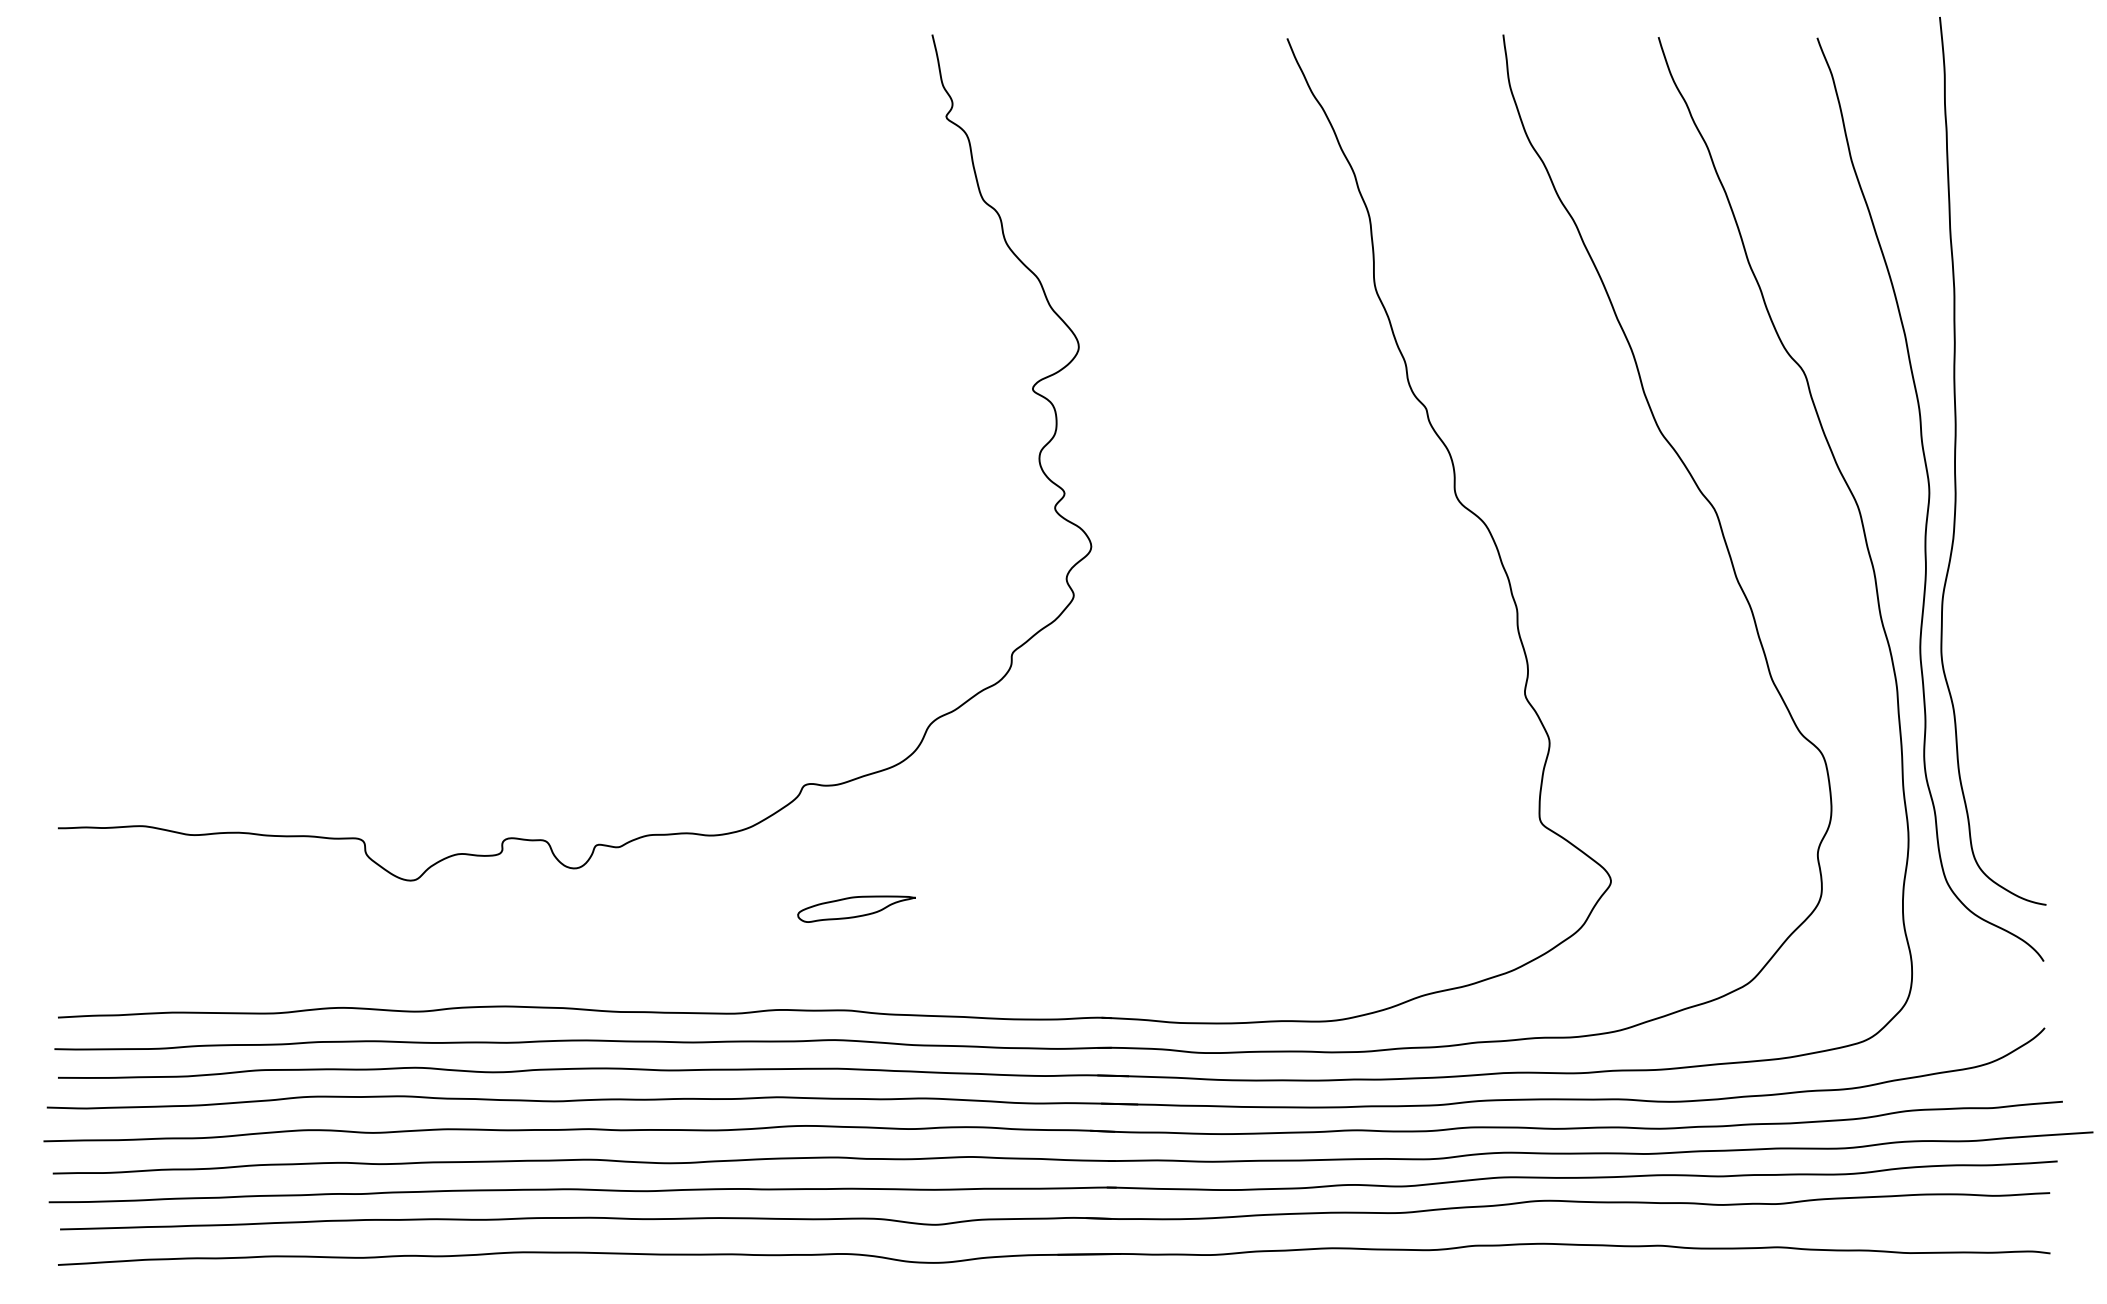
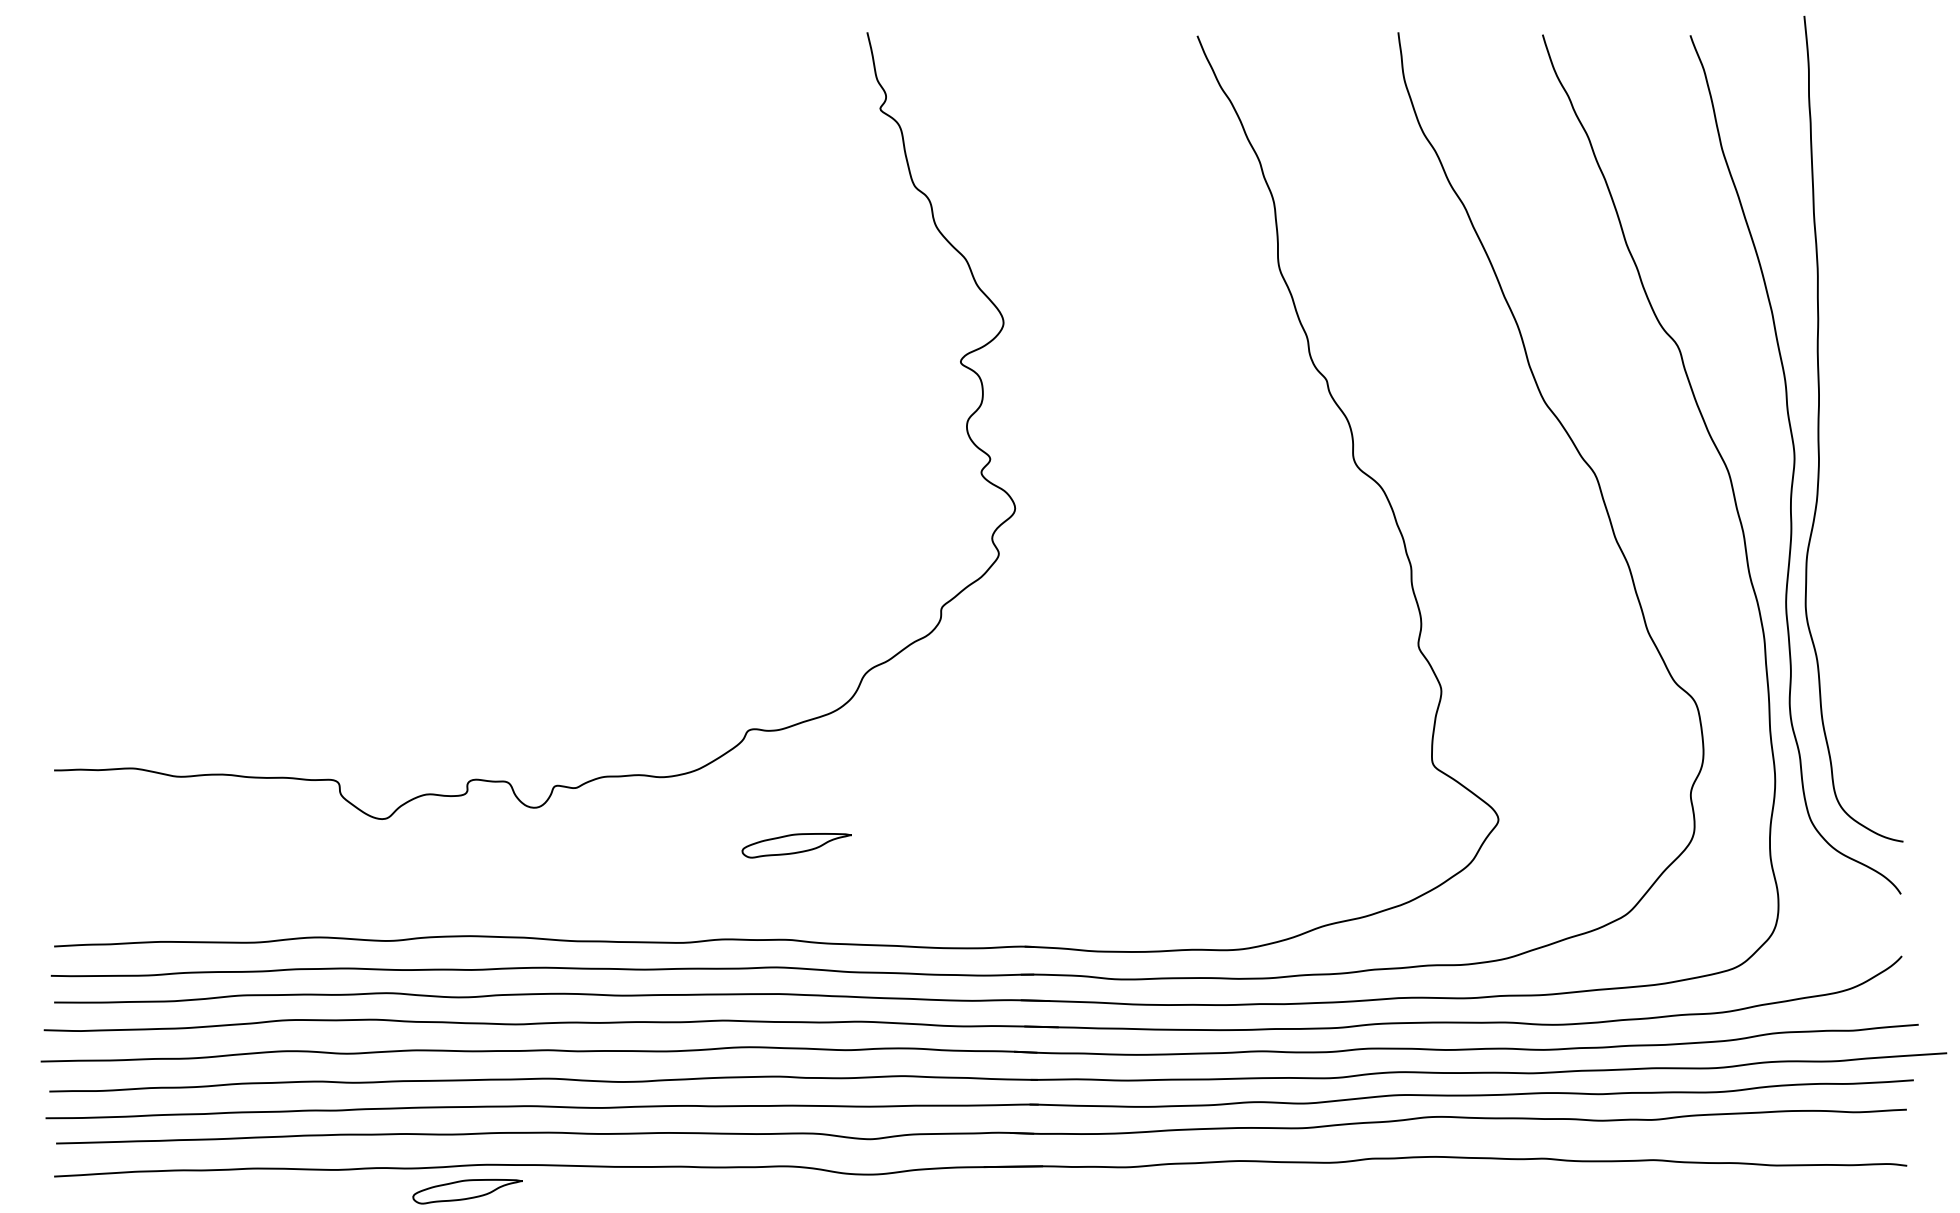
part: (502, 1280) -> (467, 1191), added

